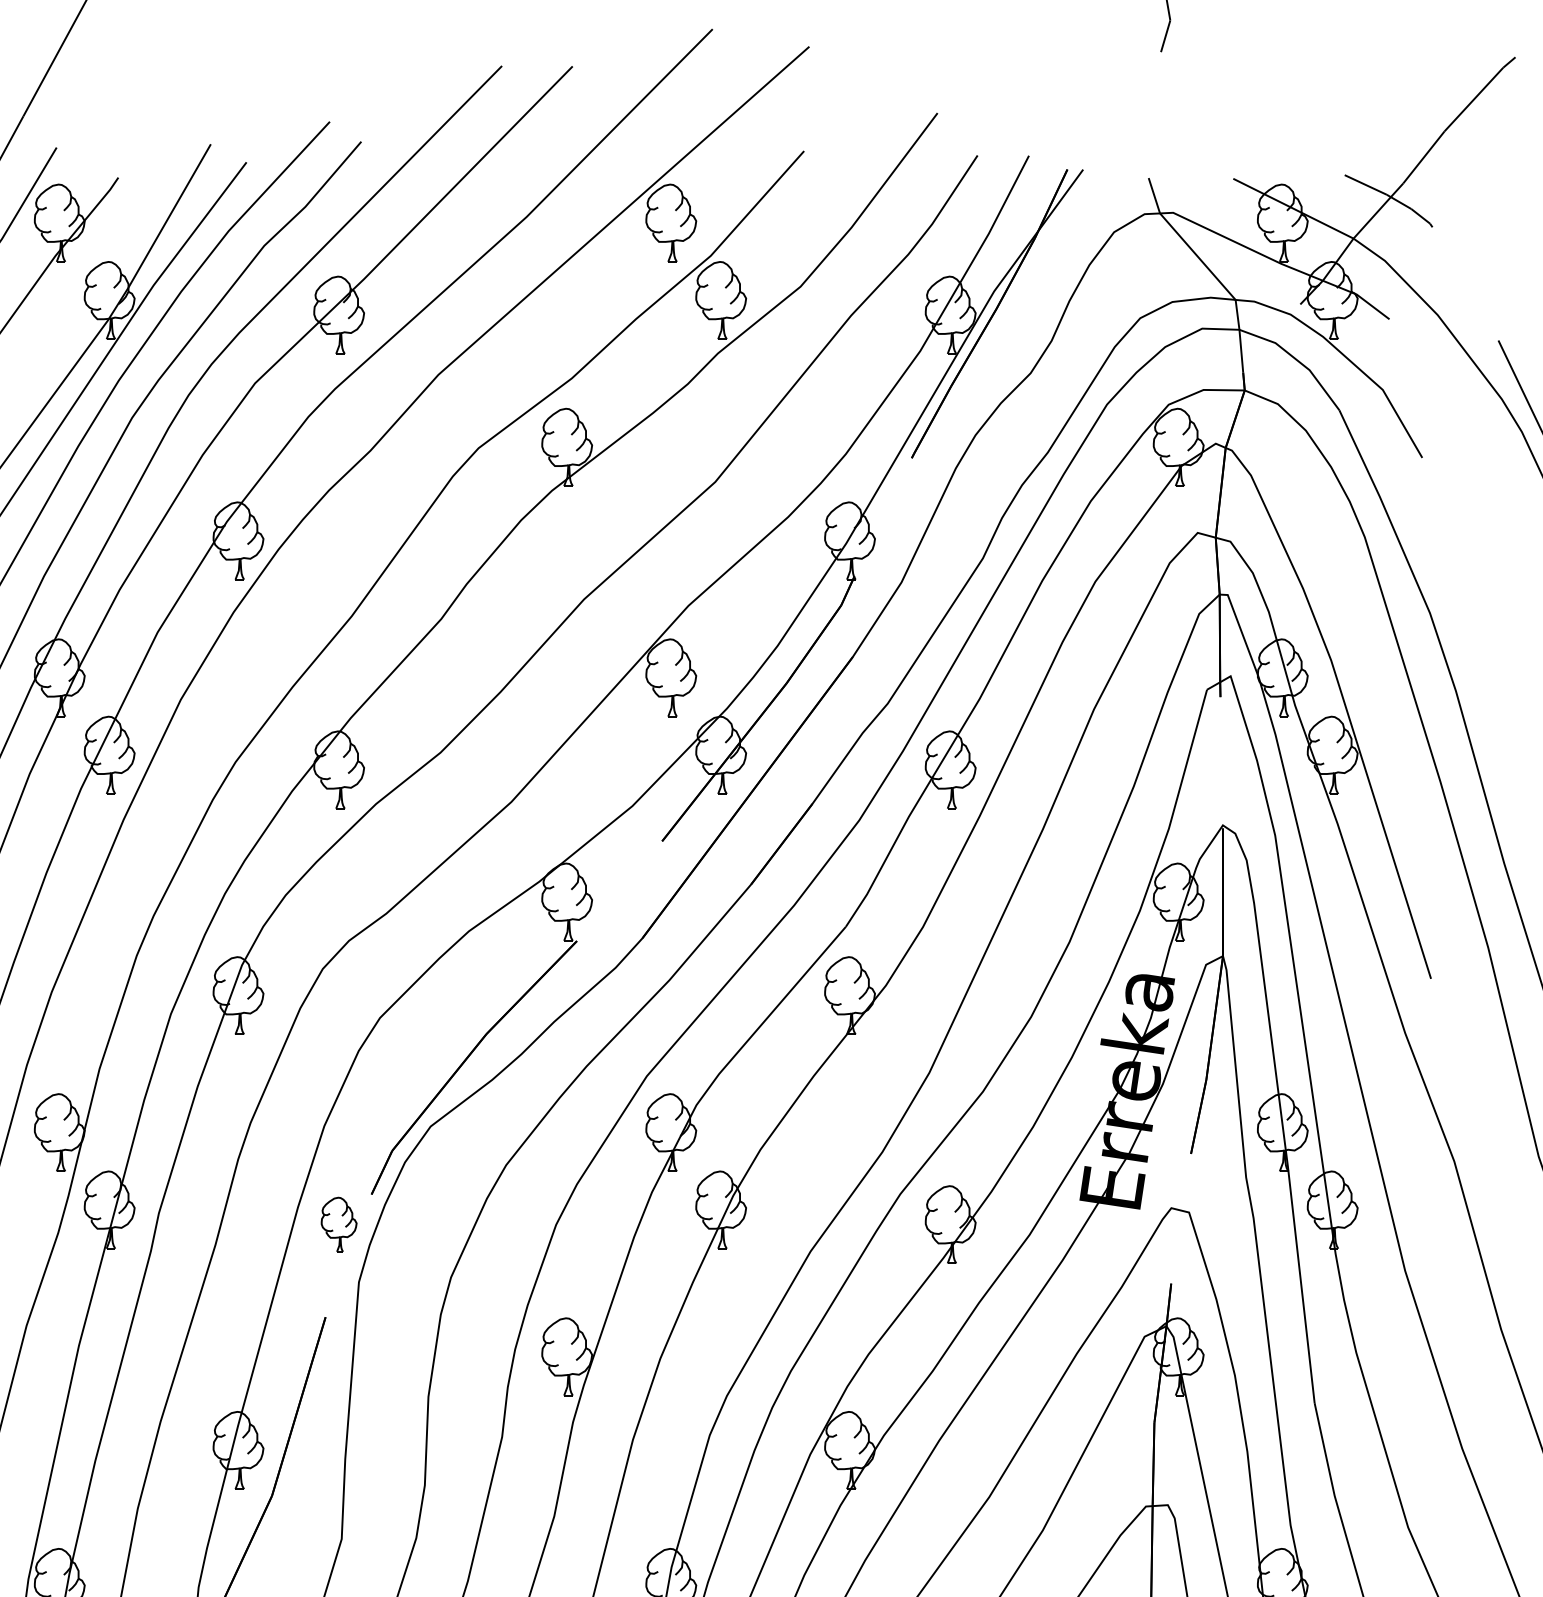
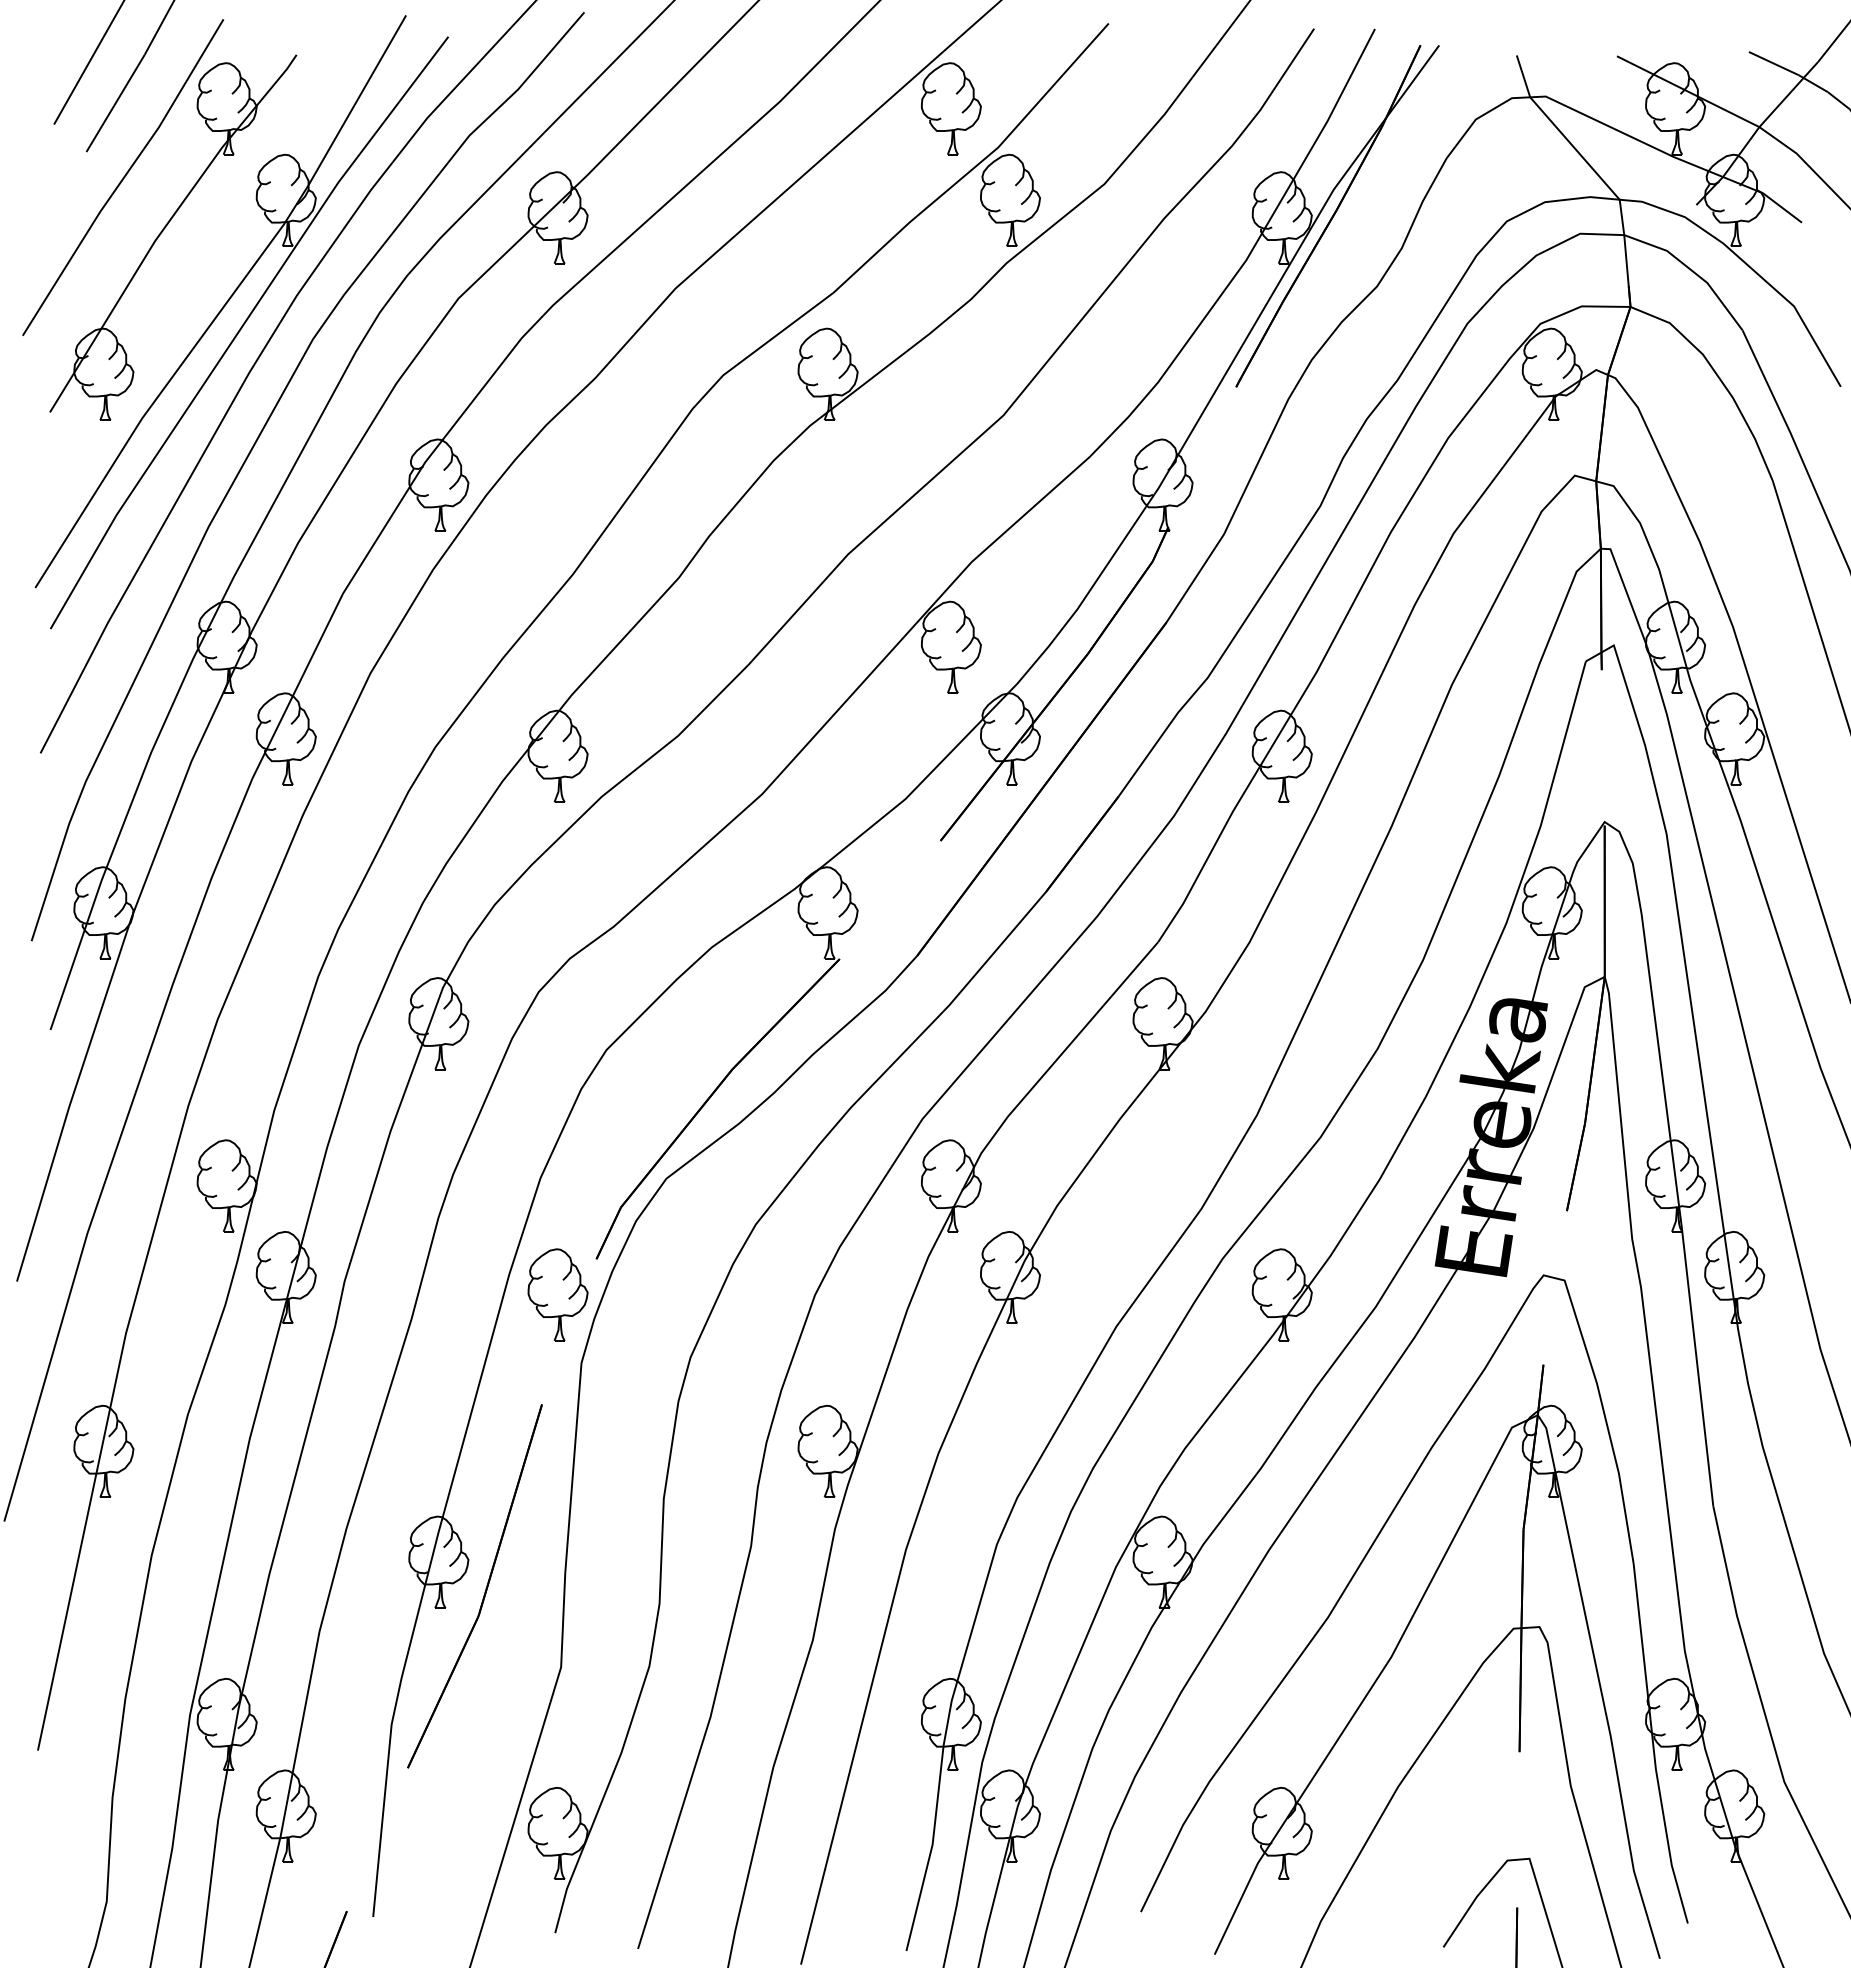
part: (338, 1224) -> (557, 1294), size x1.43

